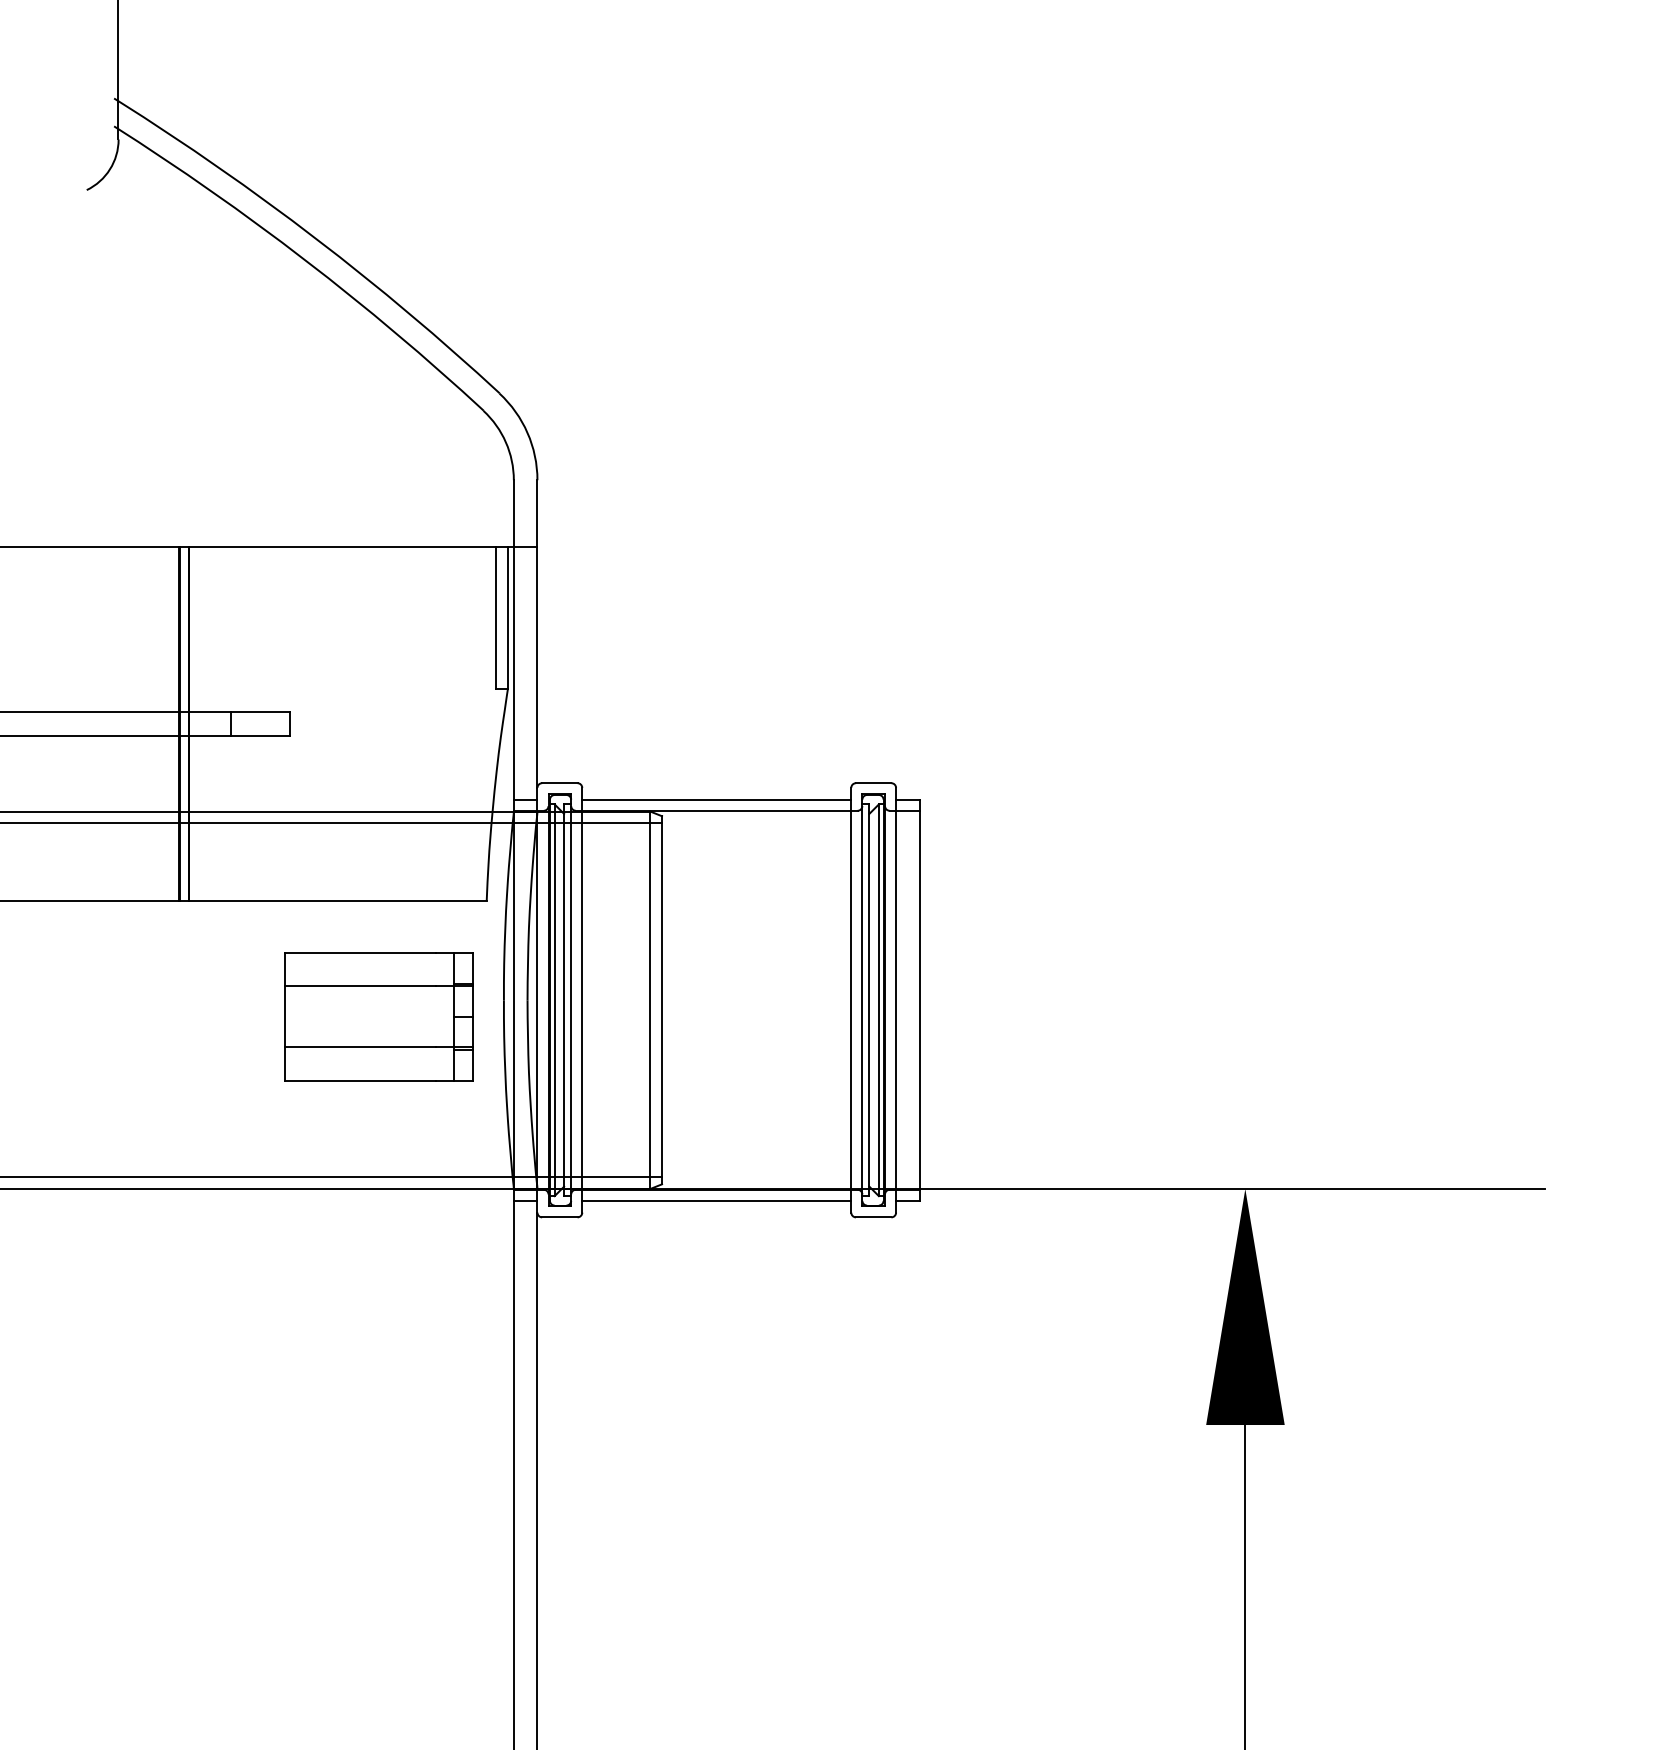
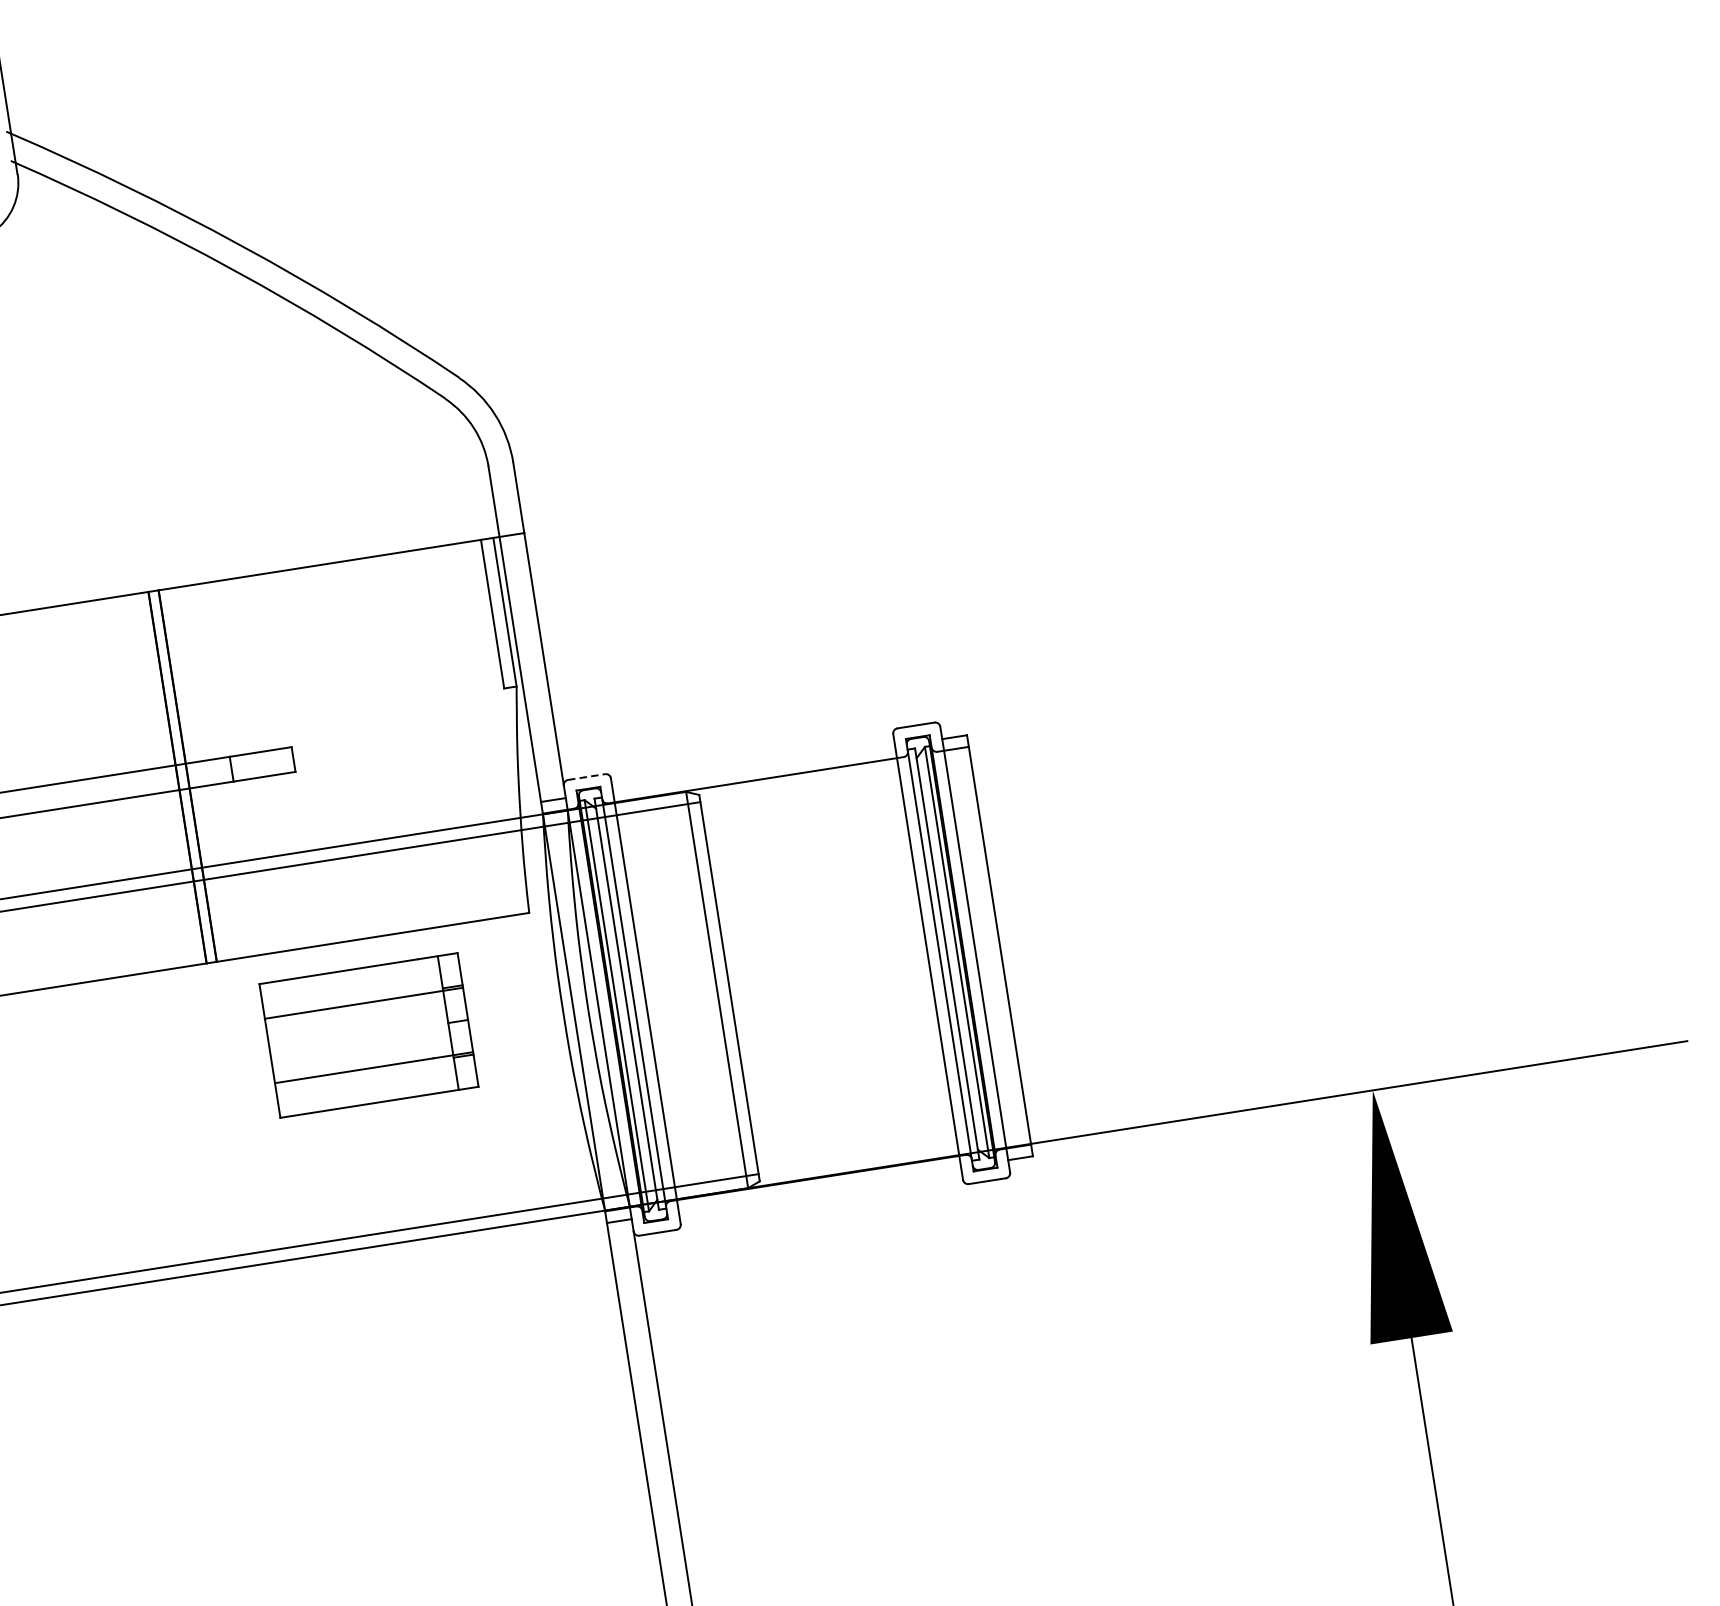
line: (559, 783) -> (586, 777), solid -> dashed
line: (716, 799) -> (753, 768), removed
part: (378, 1016) -> (368, 1035), moved
line: (716, 1200) -> (819, 1189), removed

